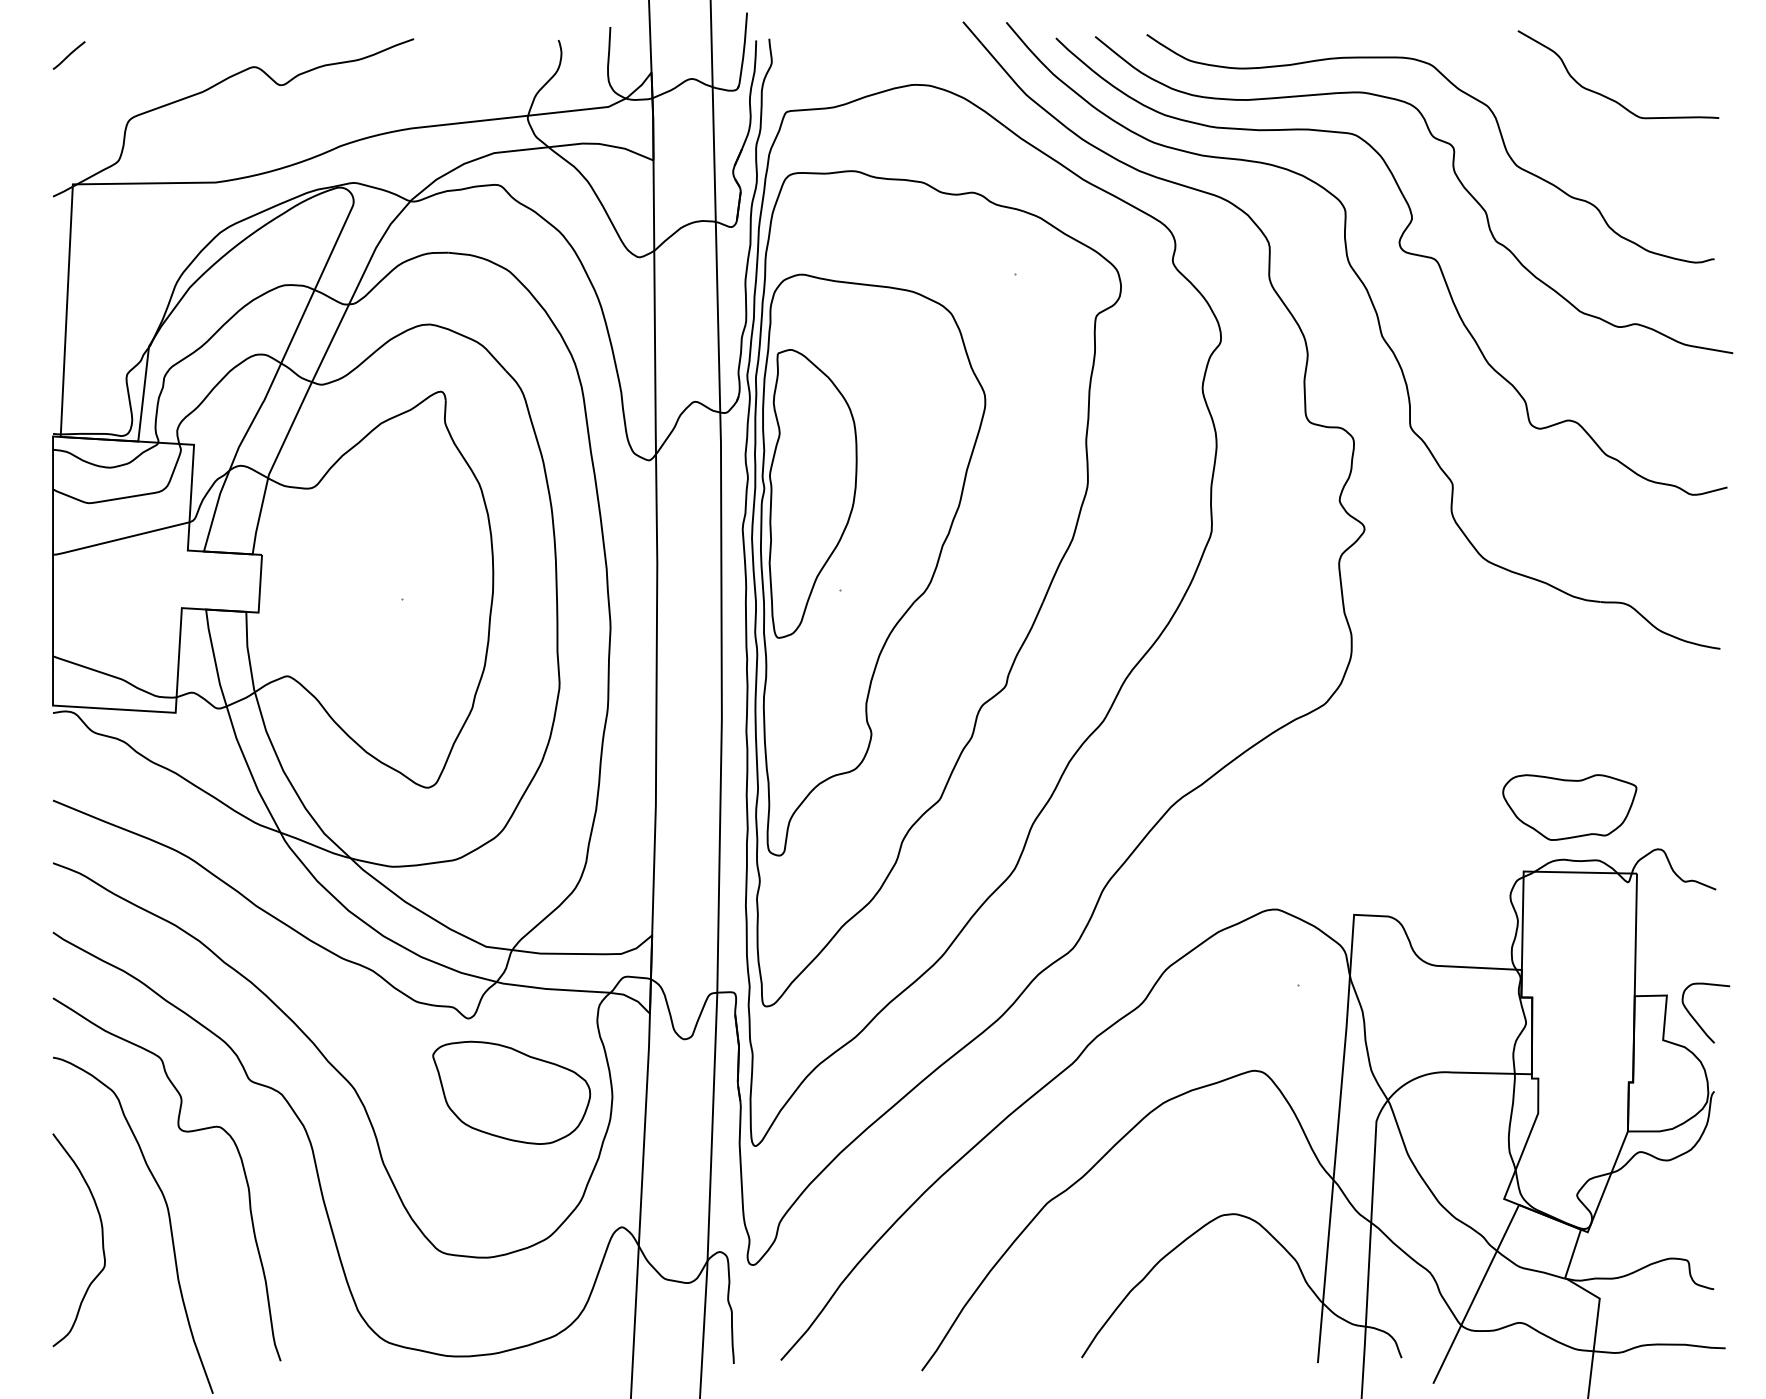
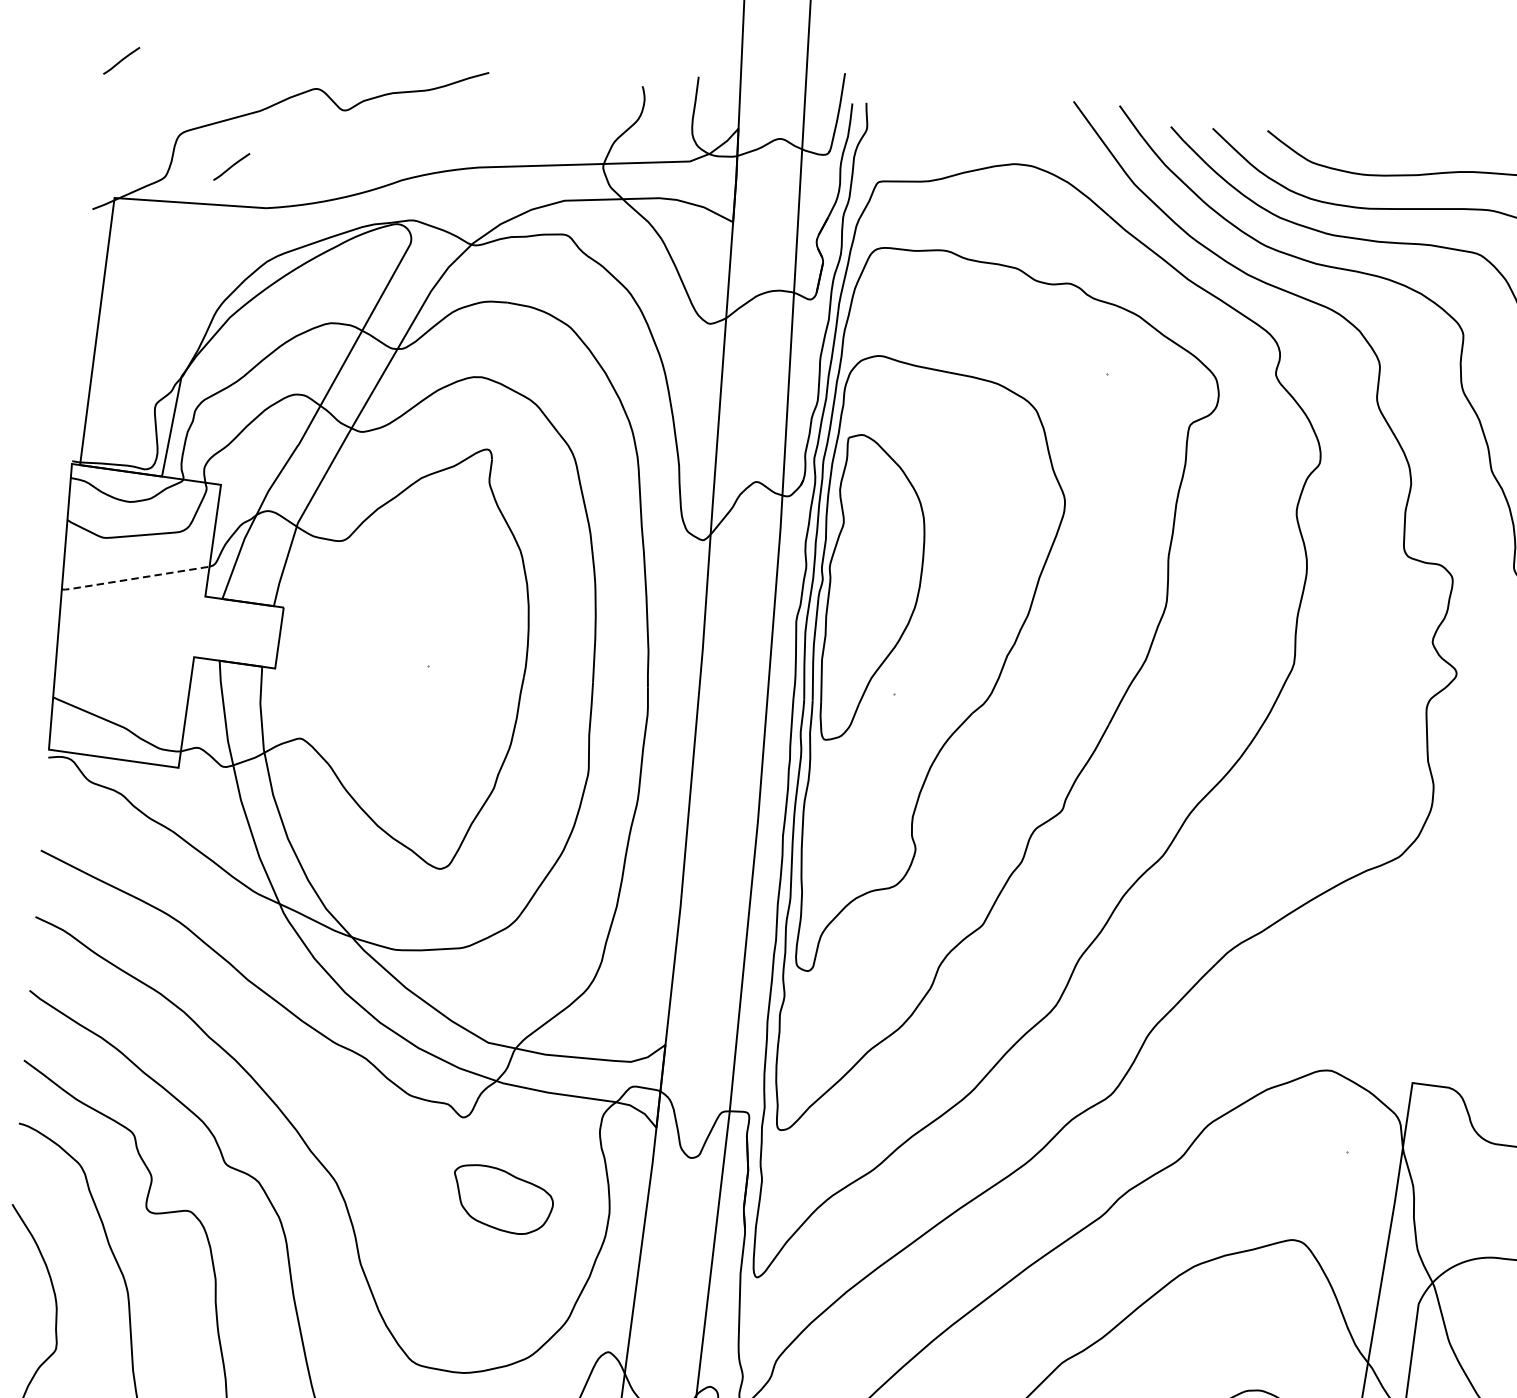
line: (179, 146) -> (231, 166), added
line: (119, 539) -> (133, 579), solid -> dashed
part: (511, 1092) -> (502, 1199), size x0.6

